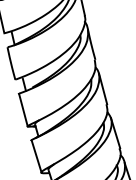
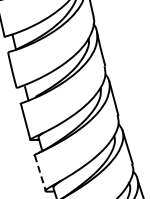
line: (36, 156) -> (40, 173), solid -> dashed

